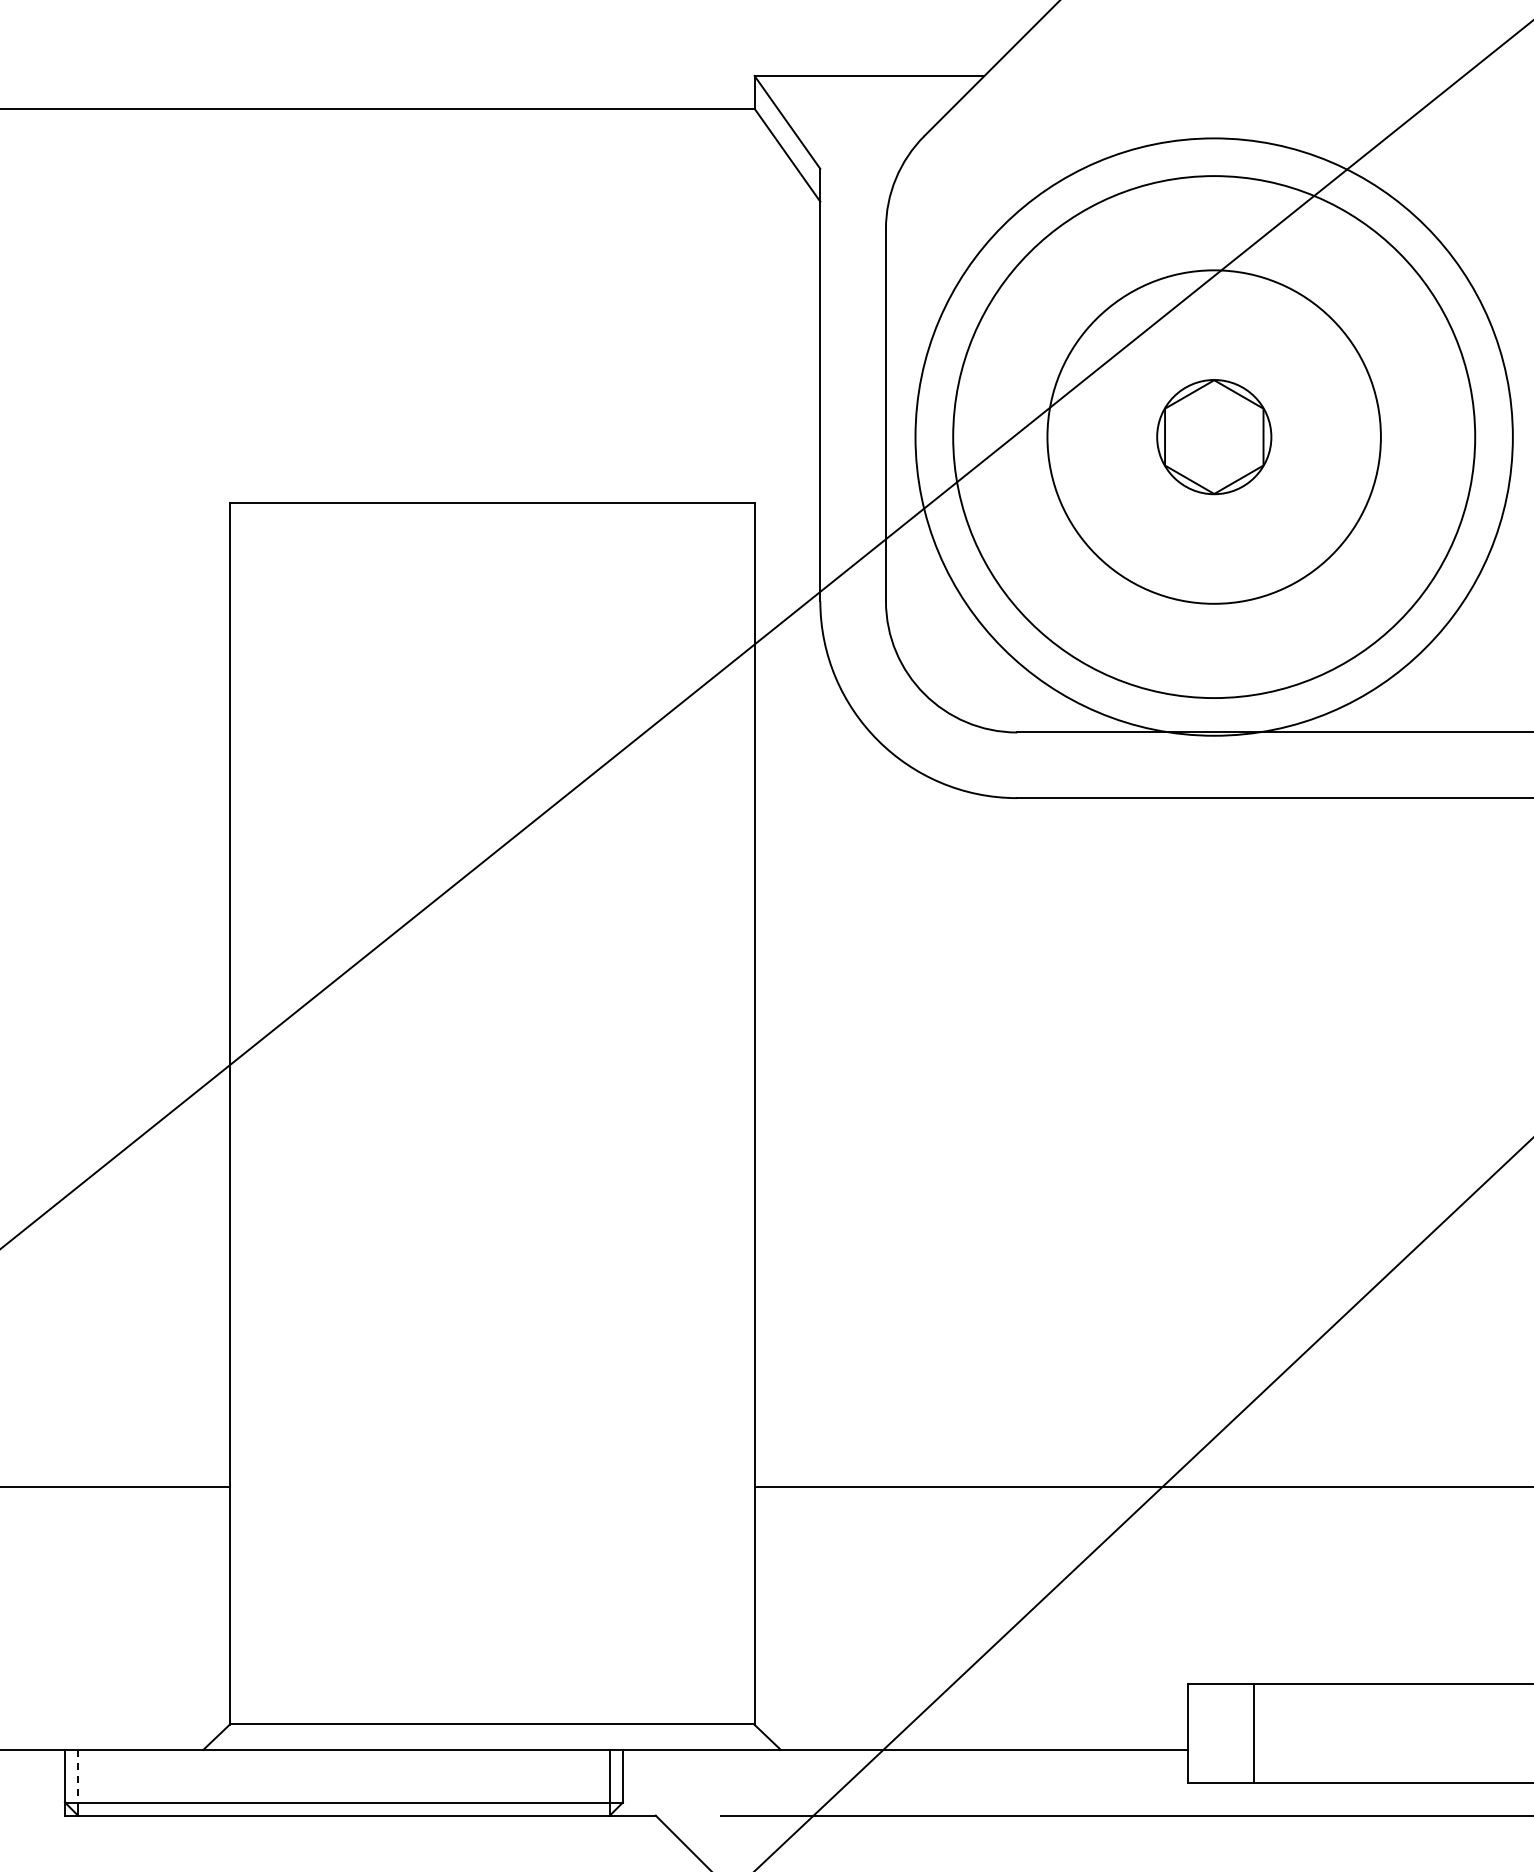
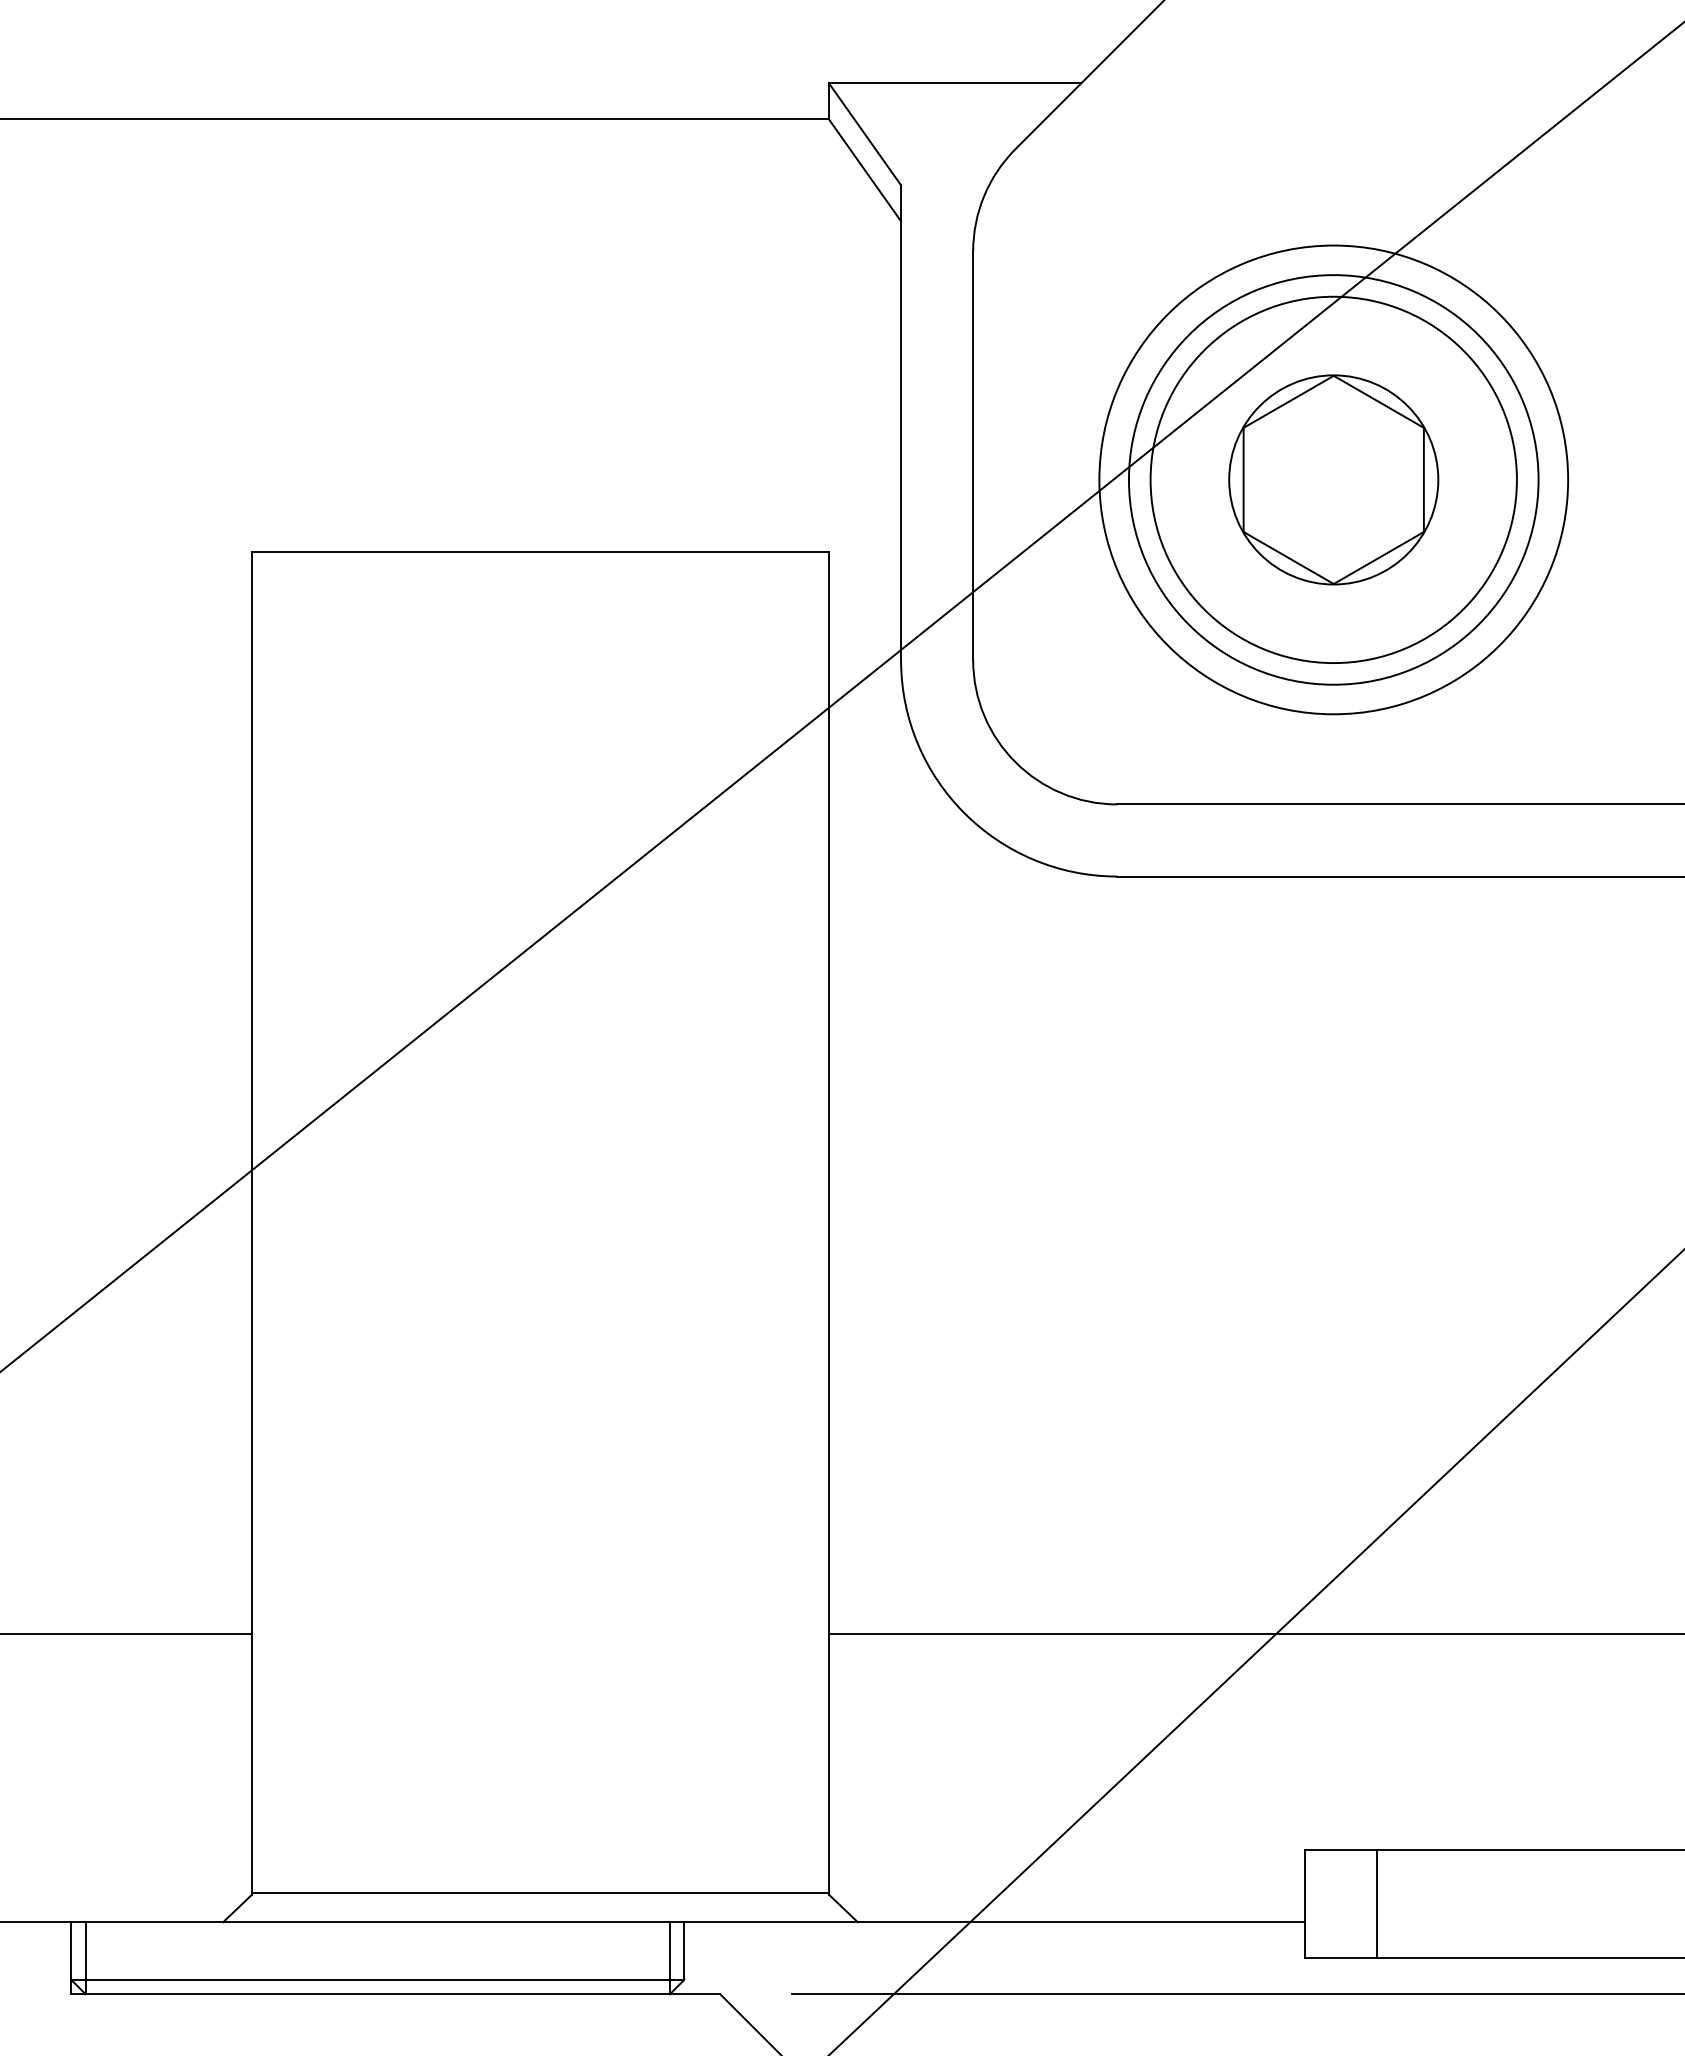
circle: (1213, 436) -> (1333, 479), size x0.71
circle: (1213, 436) -> (1333, 479), size x0.71
part: (1213, 436) -> (1333, 479), size x1.67
line: (77, 1776) -> (85, 1951), dashed -> solid

